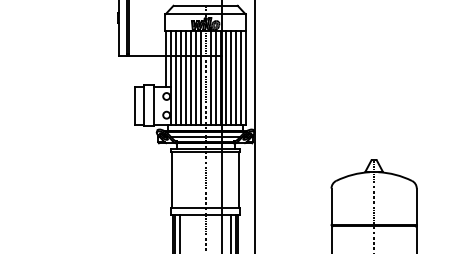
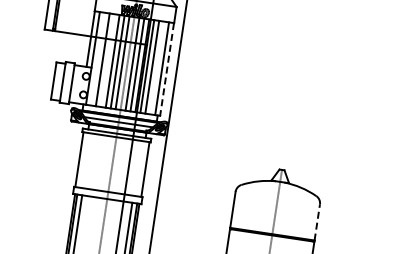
line: (175, 77) -> (97, 58), removed
line: (185, 77) -> (107, 60), removed
line: (235, 77) -> (157, 67), removed
line: (245, 77) -> (166, 69), solid -> dashed
line: (416, 206) -> (317, 222), solid -> dashed

